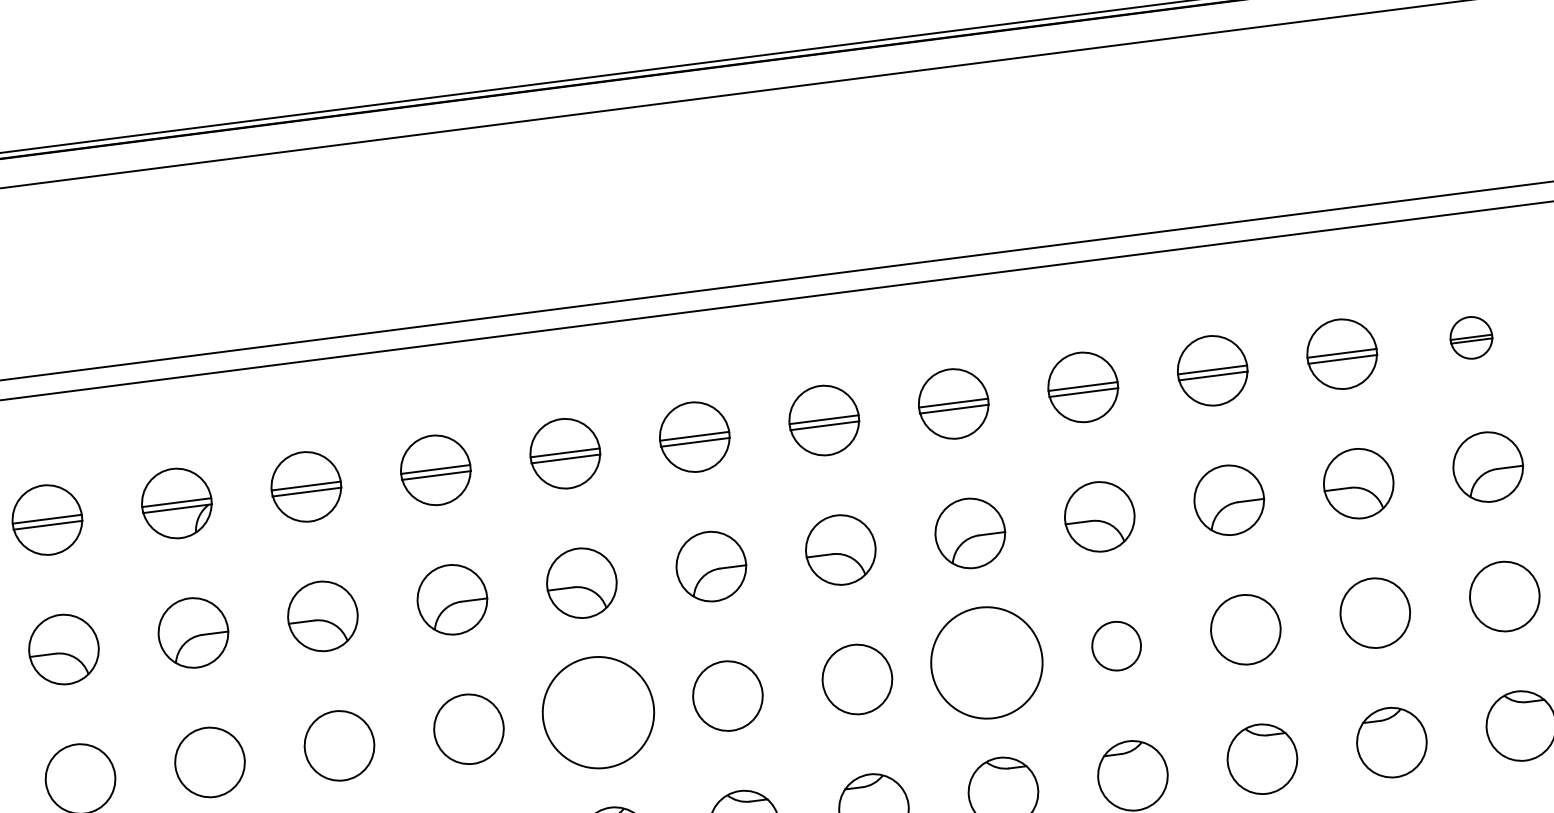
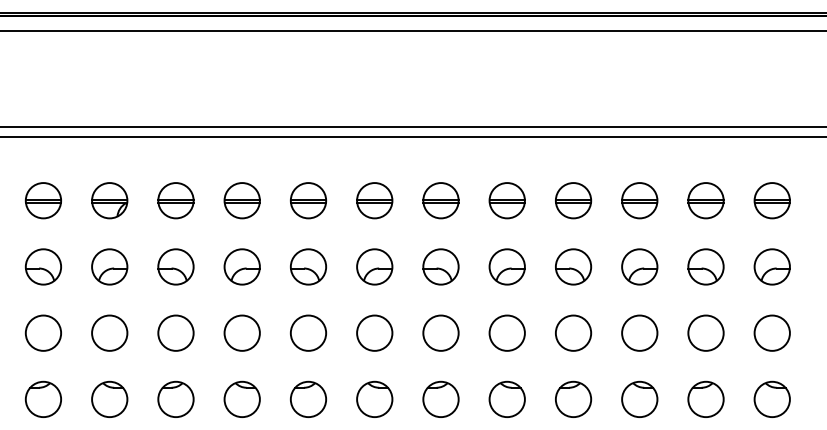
part: (1470, 337) -> (771, 200), size x1.67
circle: (1116, 644) -> (573, 332), size x1.43
circle: (985, 661) -> (506, 332), size x0.62
circle: (598, 711) -> (308, 332), size x0.62

